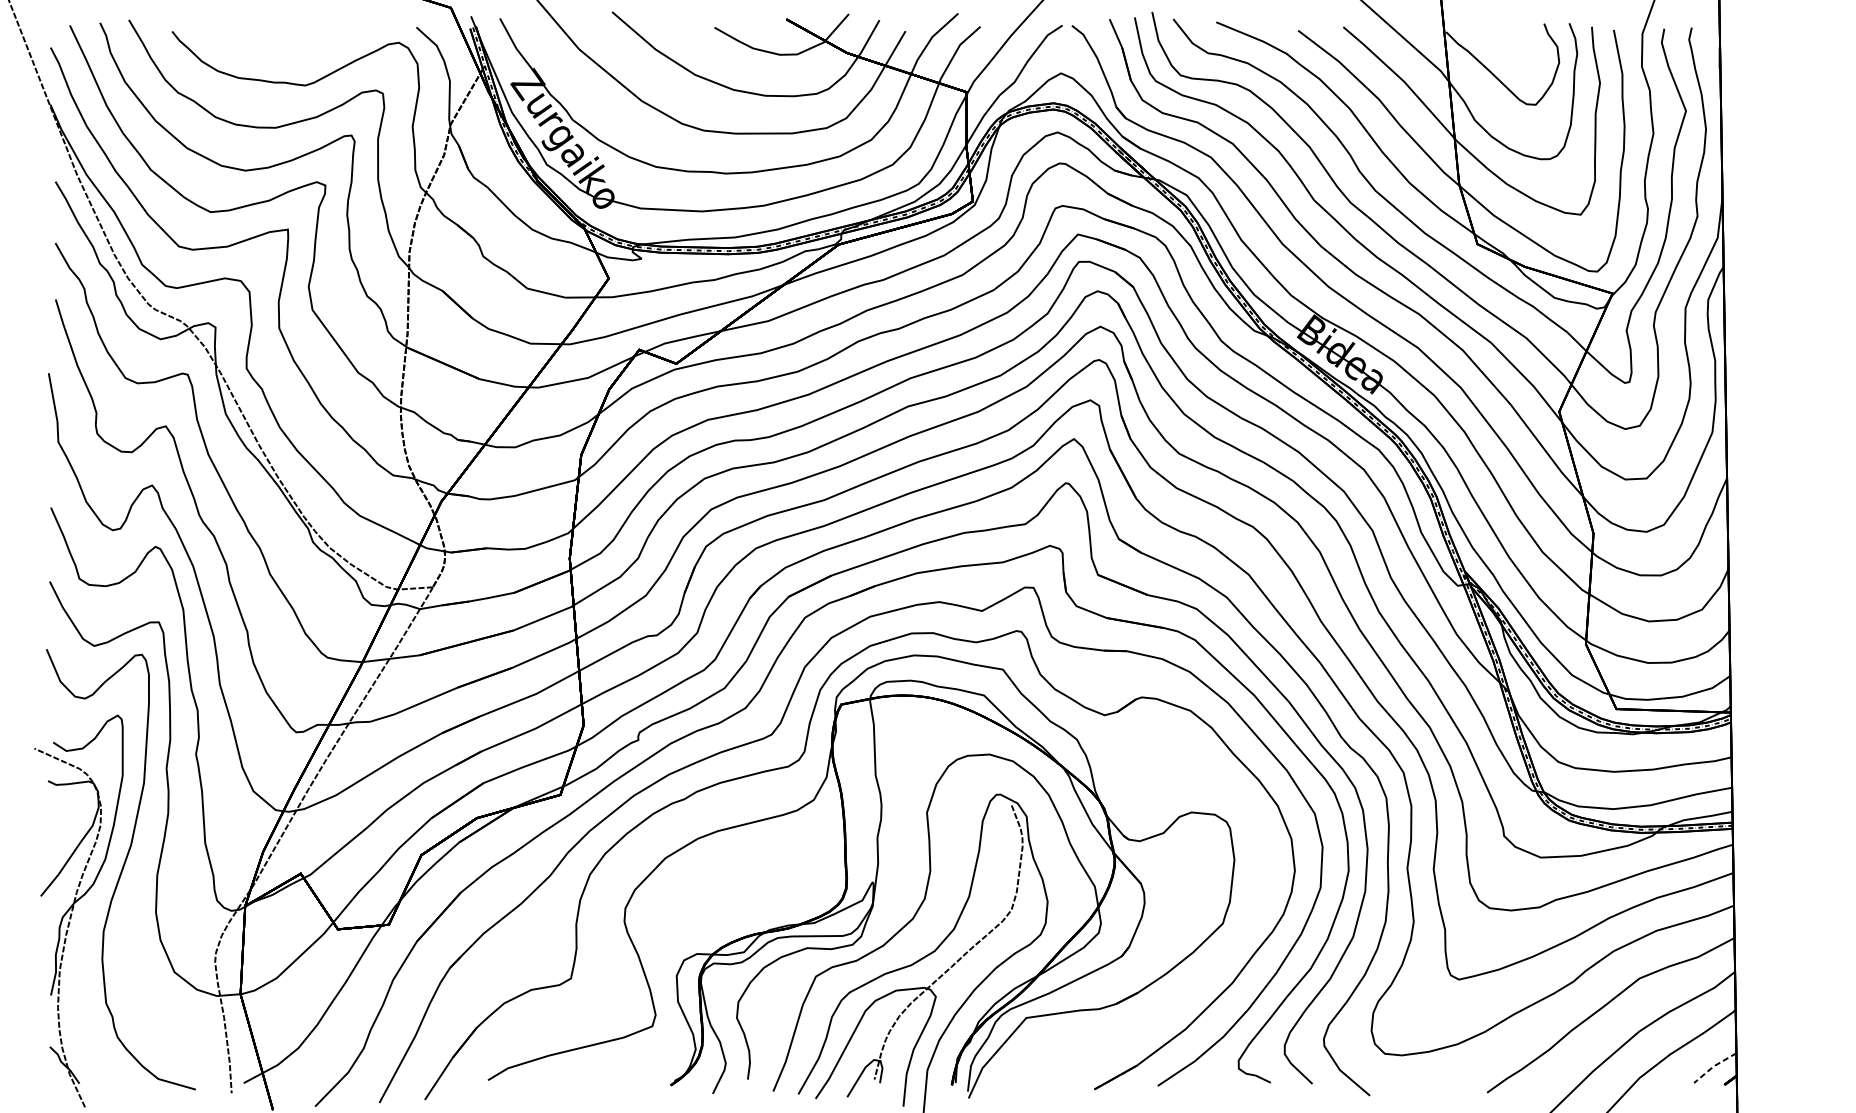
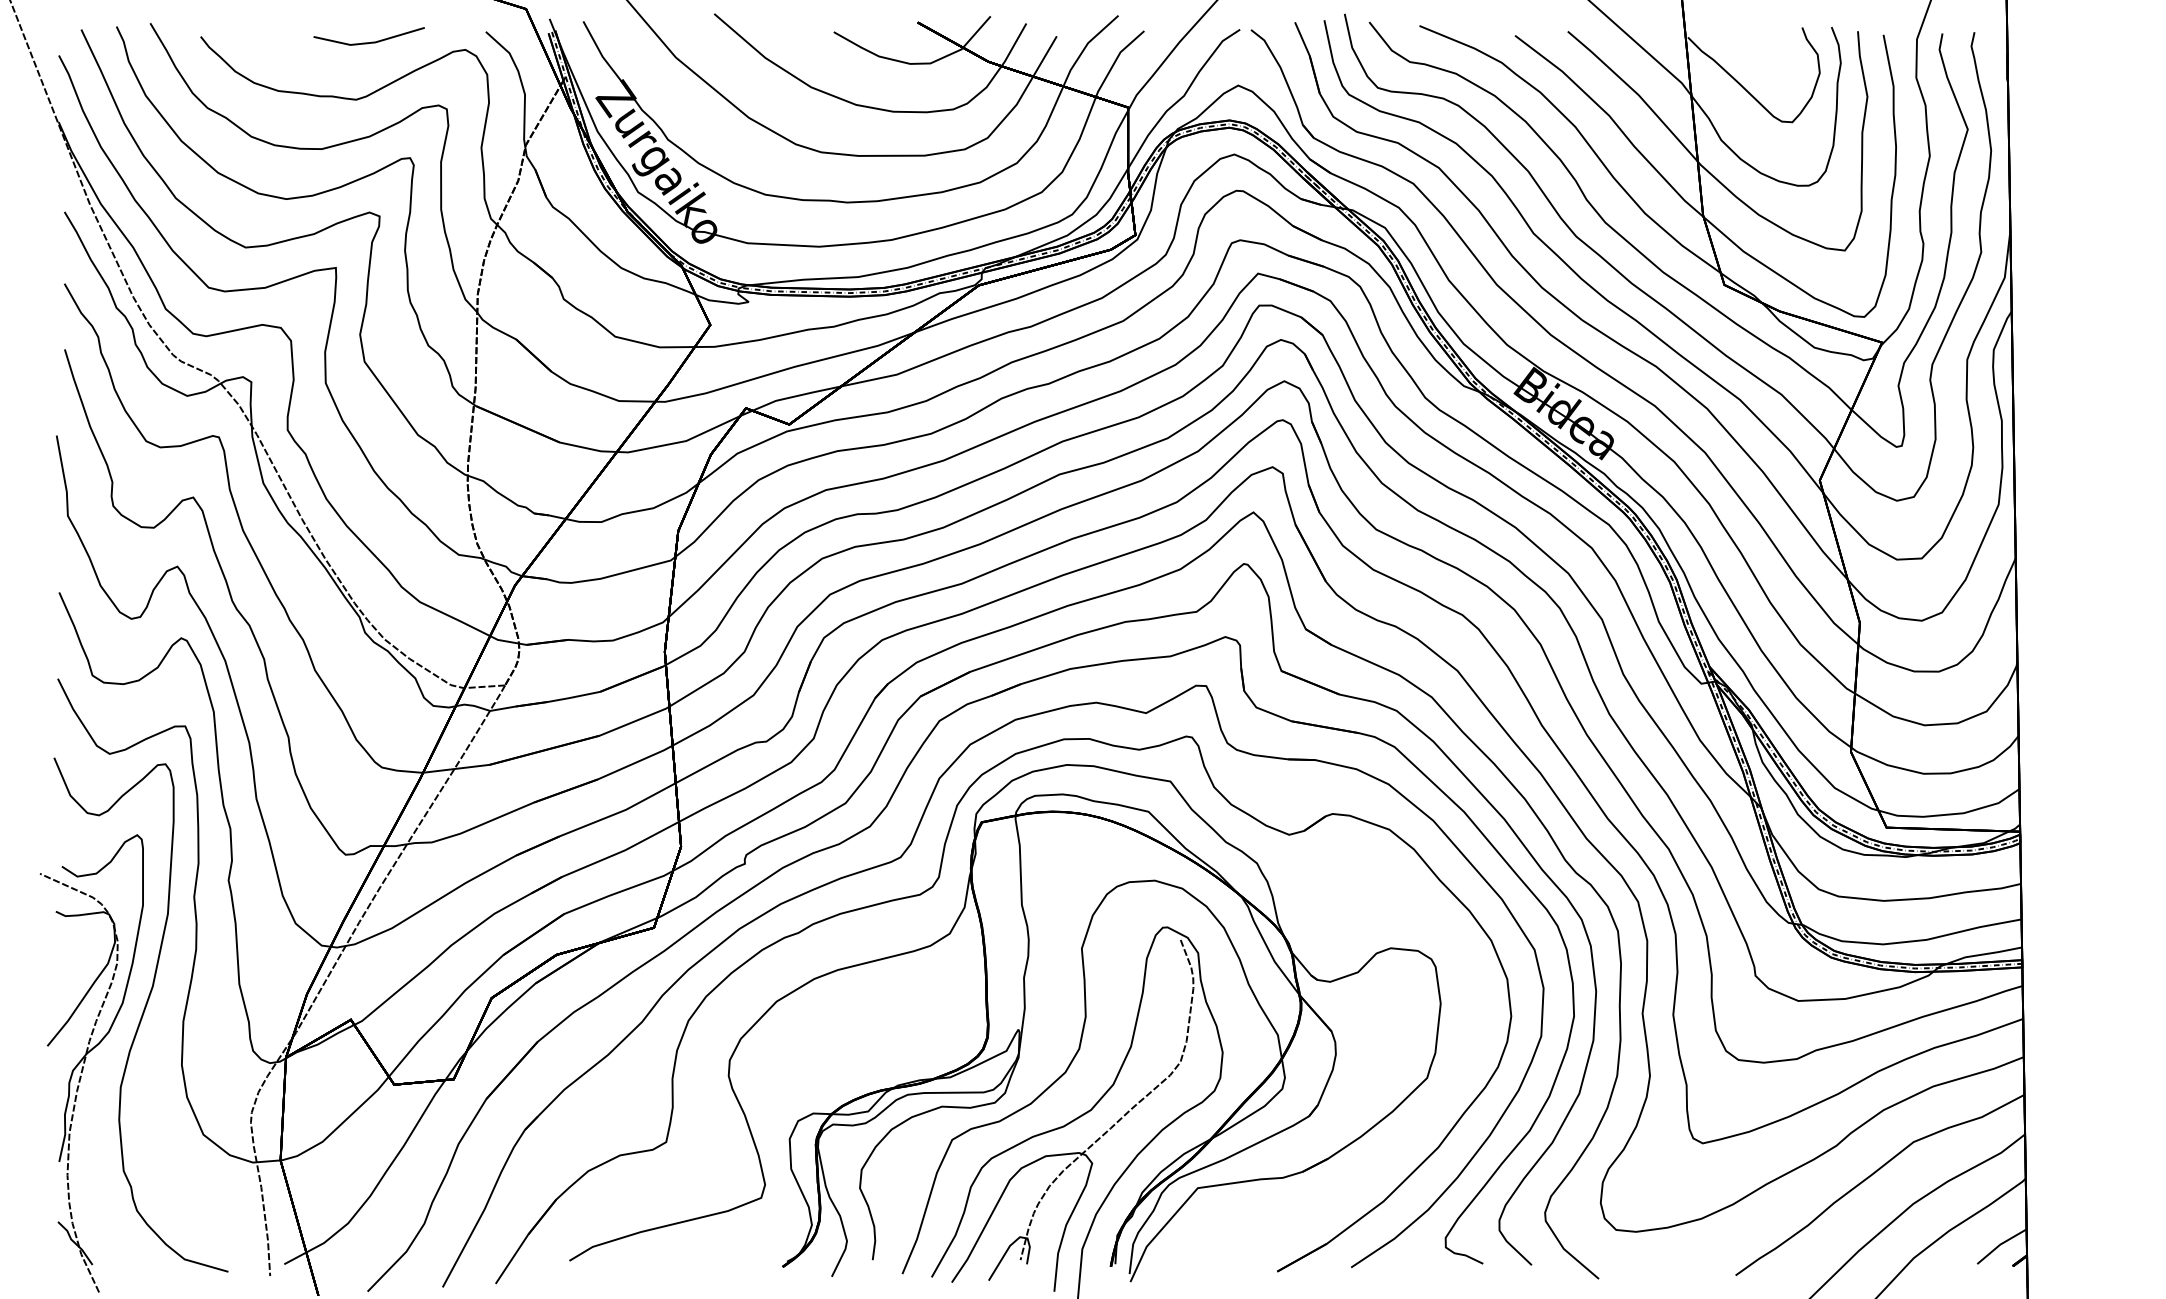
line: (318, 35) -> (371, 41), added
line: (1714, 1066) -> (2000, 1244), dashed -> solid

